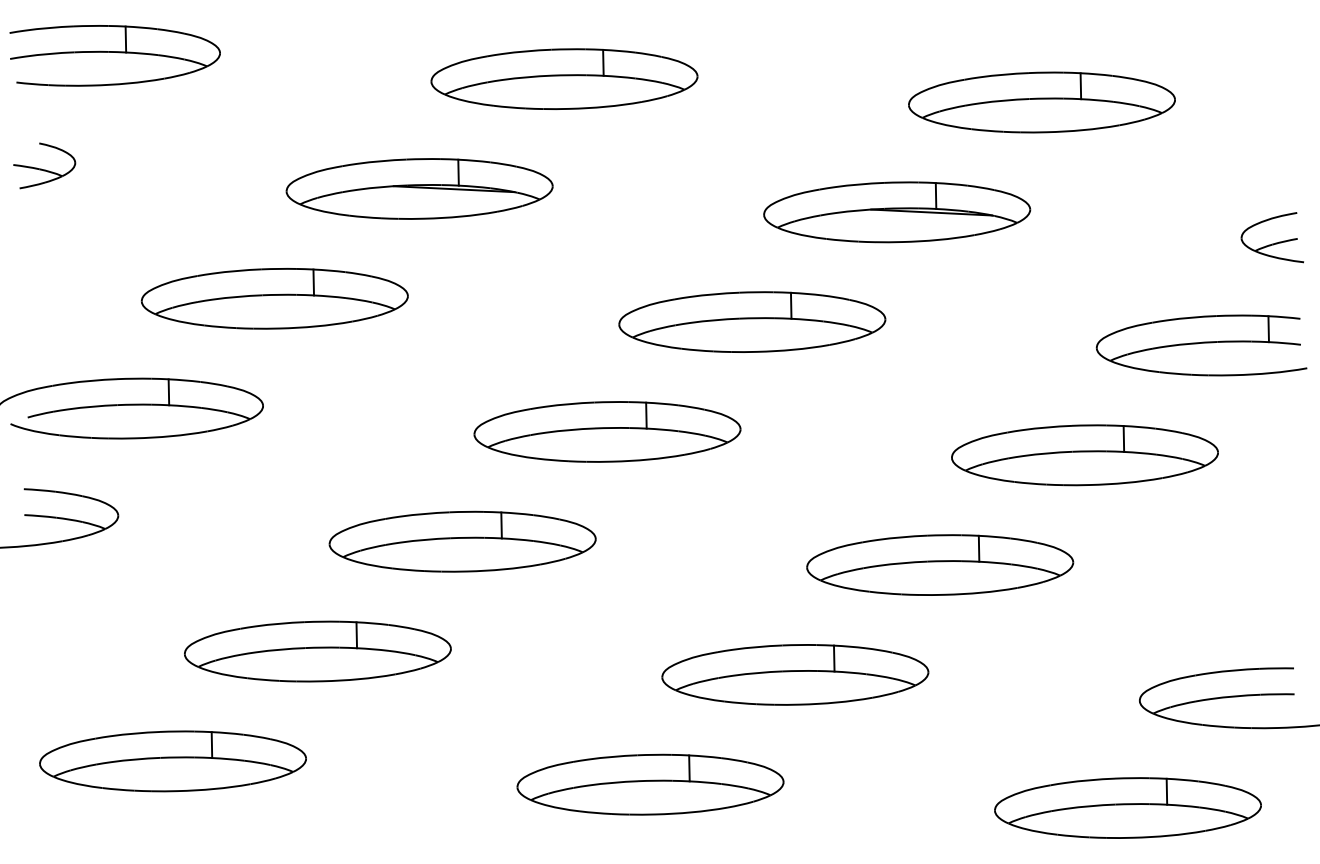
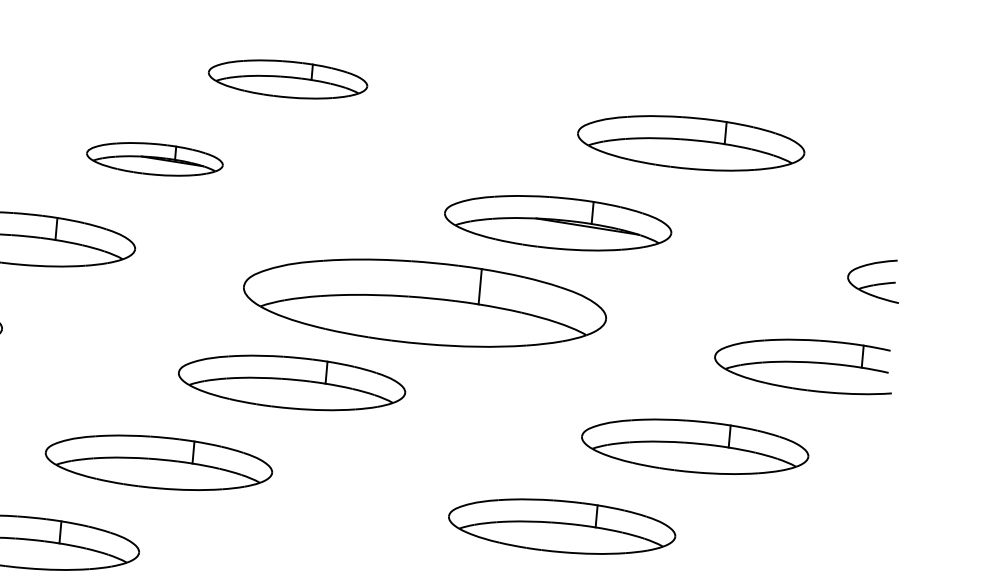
part: (564, 78) -> (288, 78), size x0.7
part: (419, 188) -> (154, 158), size x0.6
part: (752, 321) -> (425, 302), size x1.6

